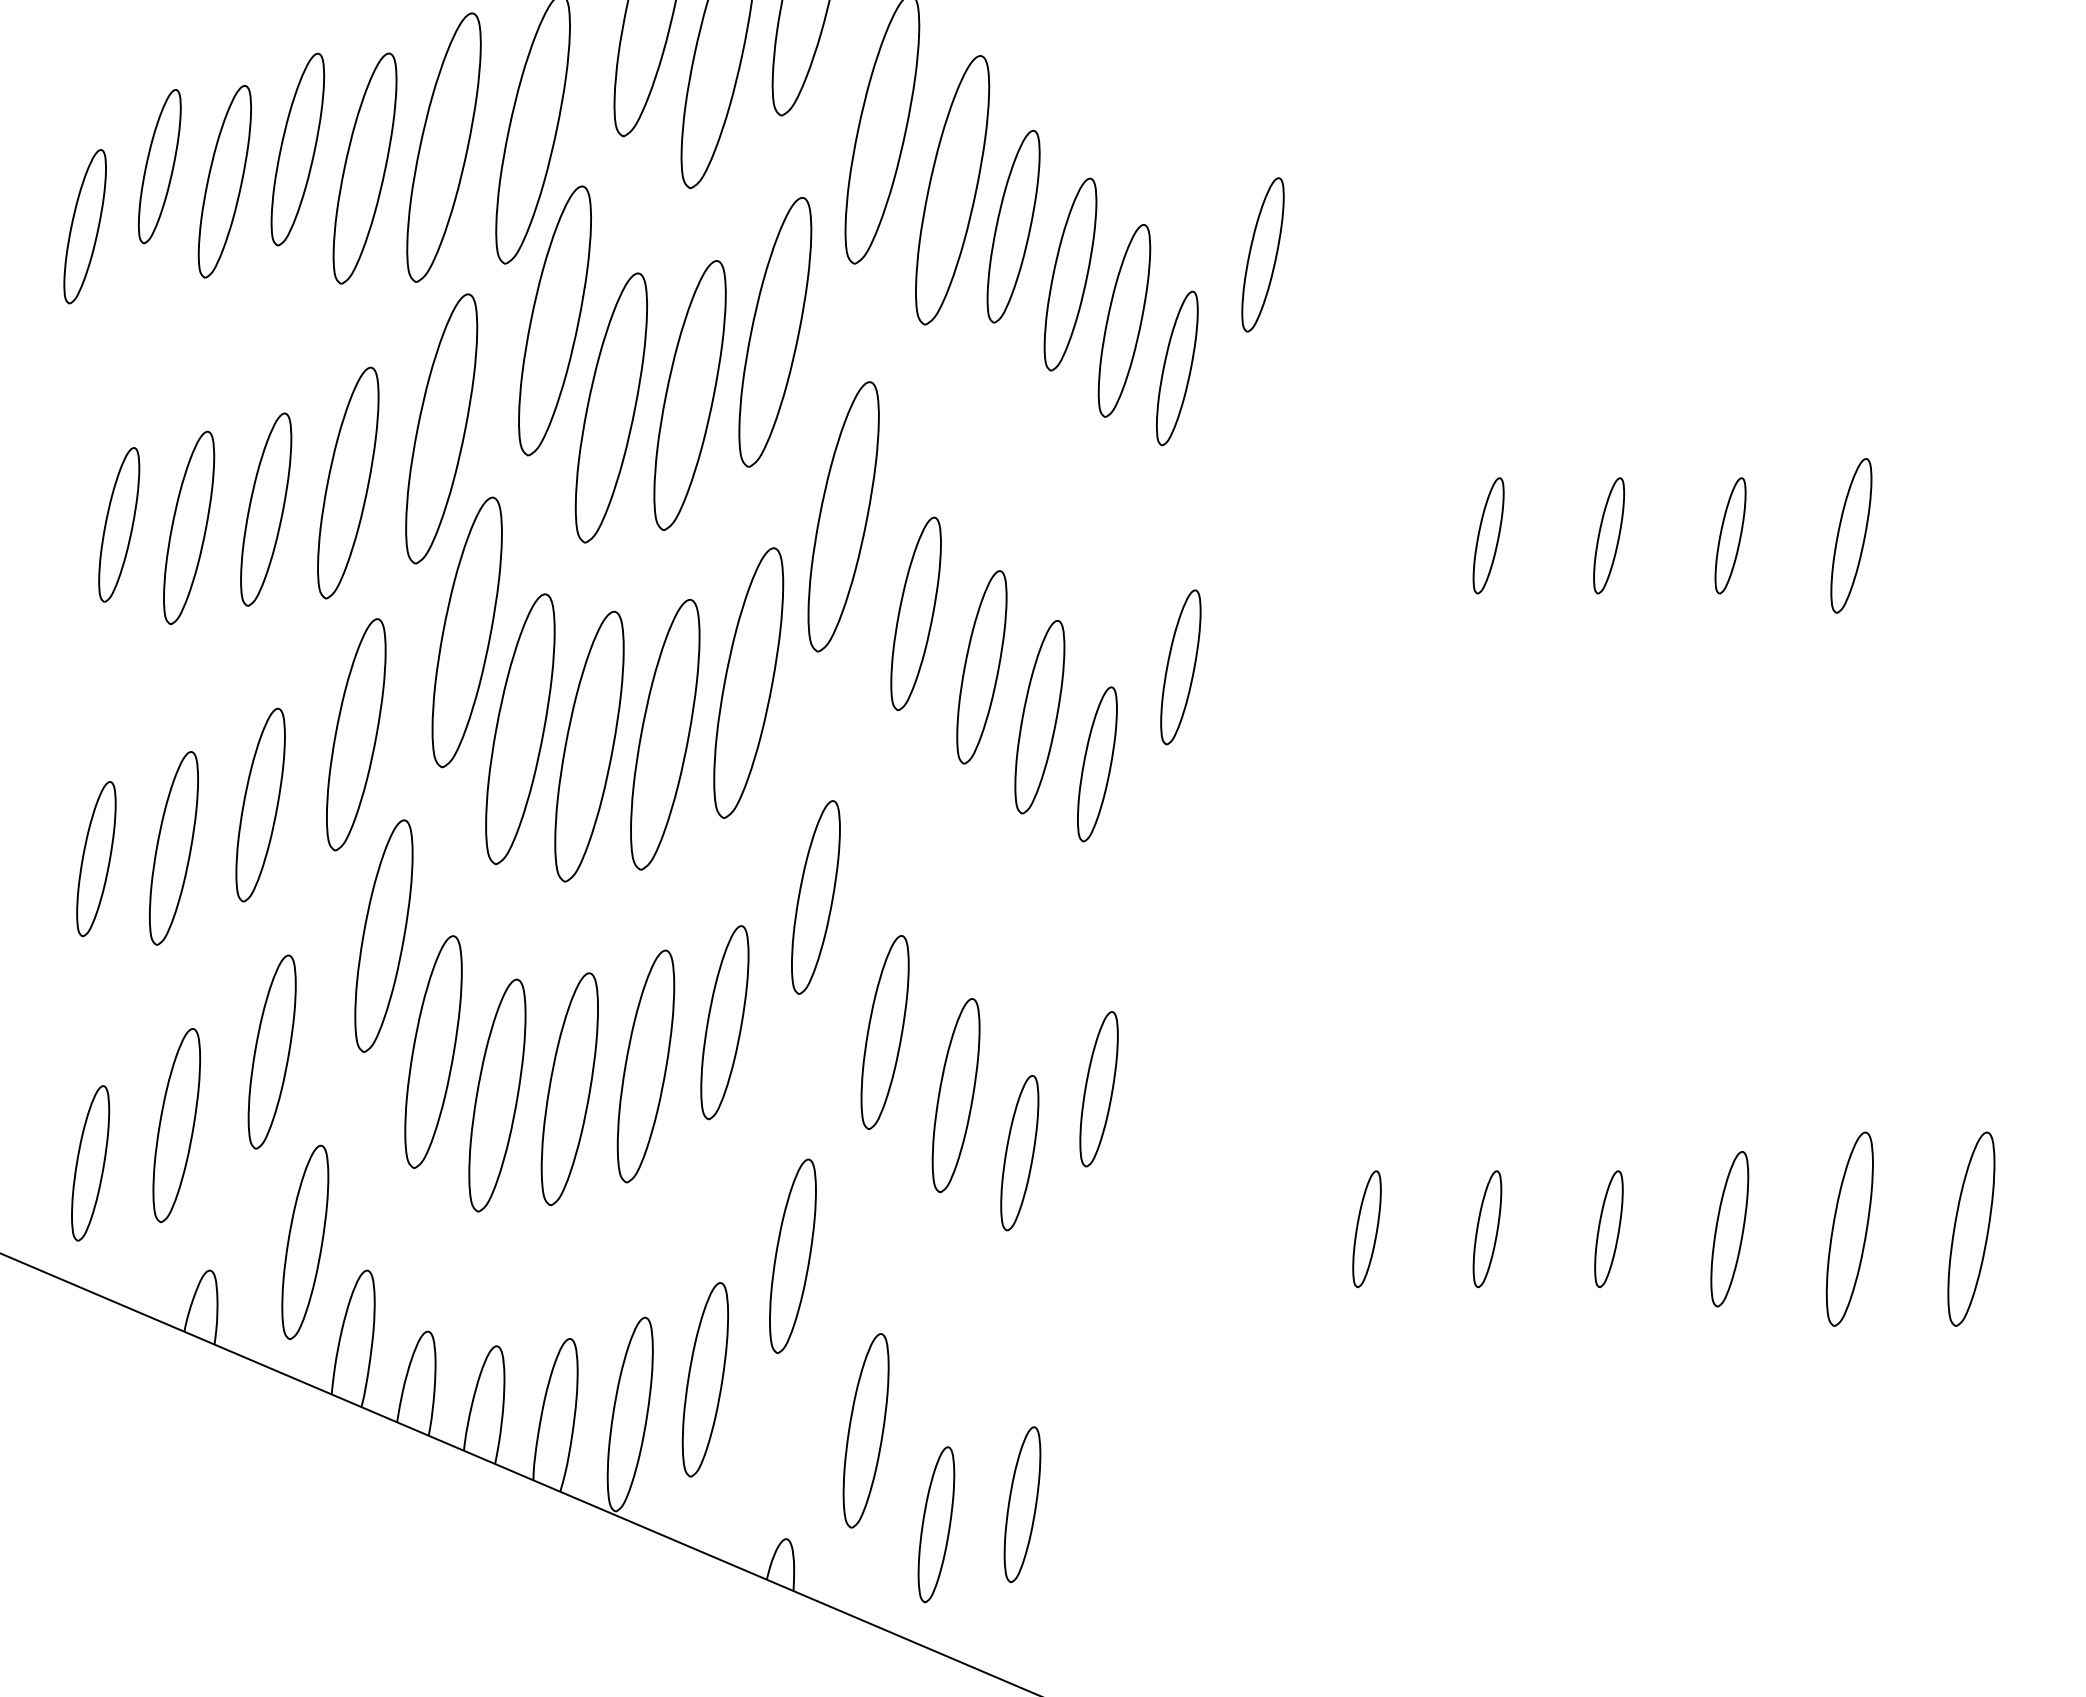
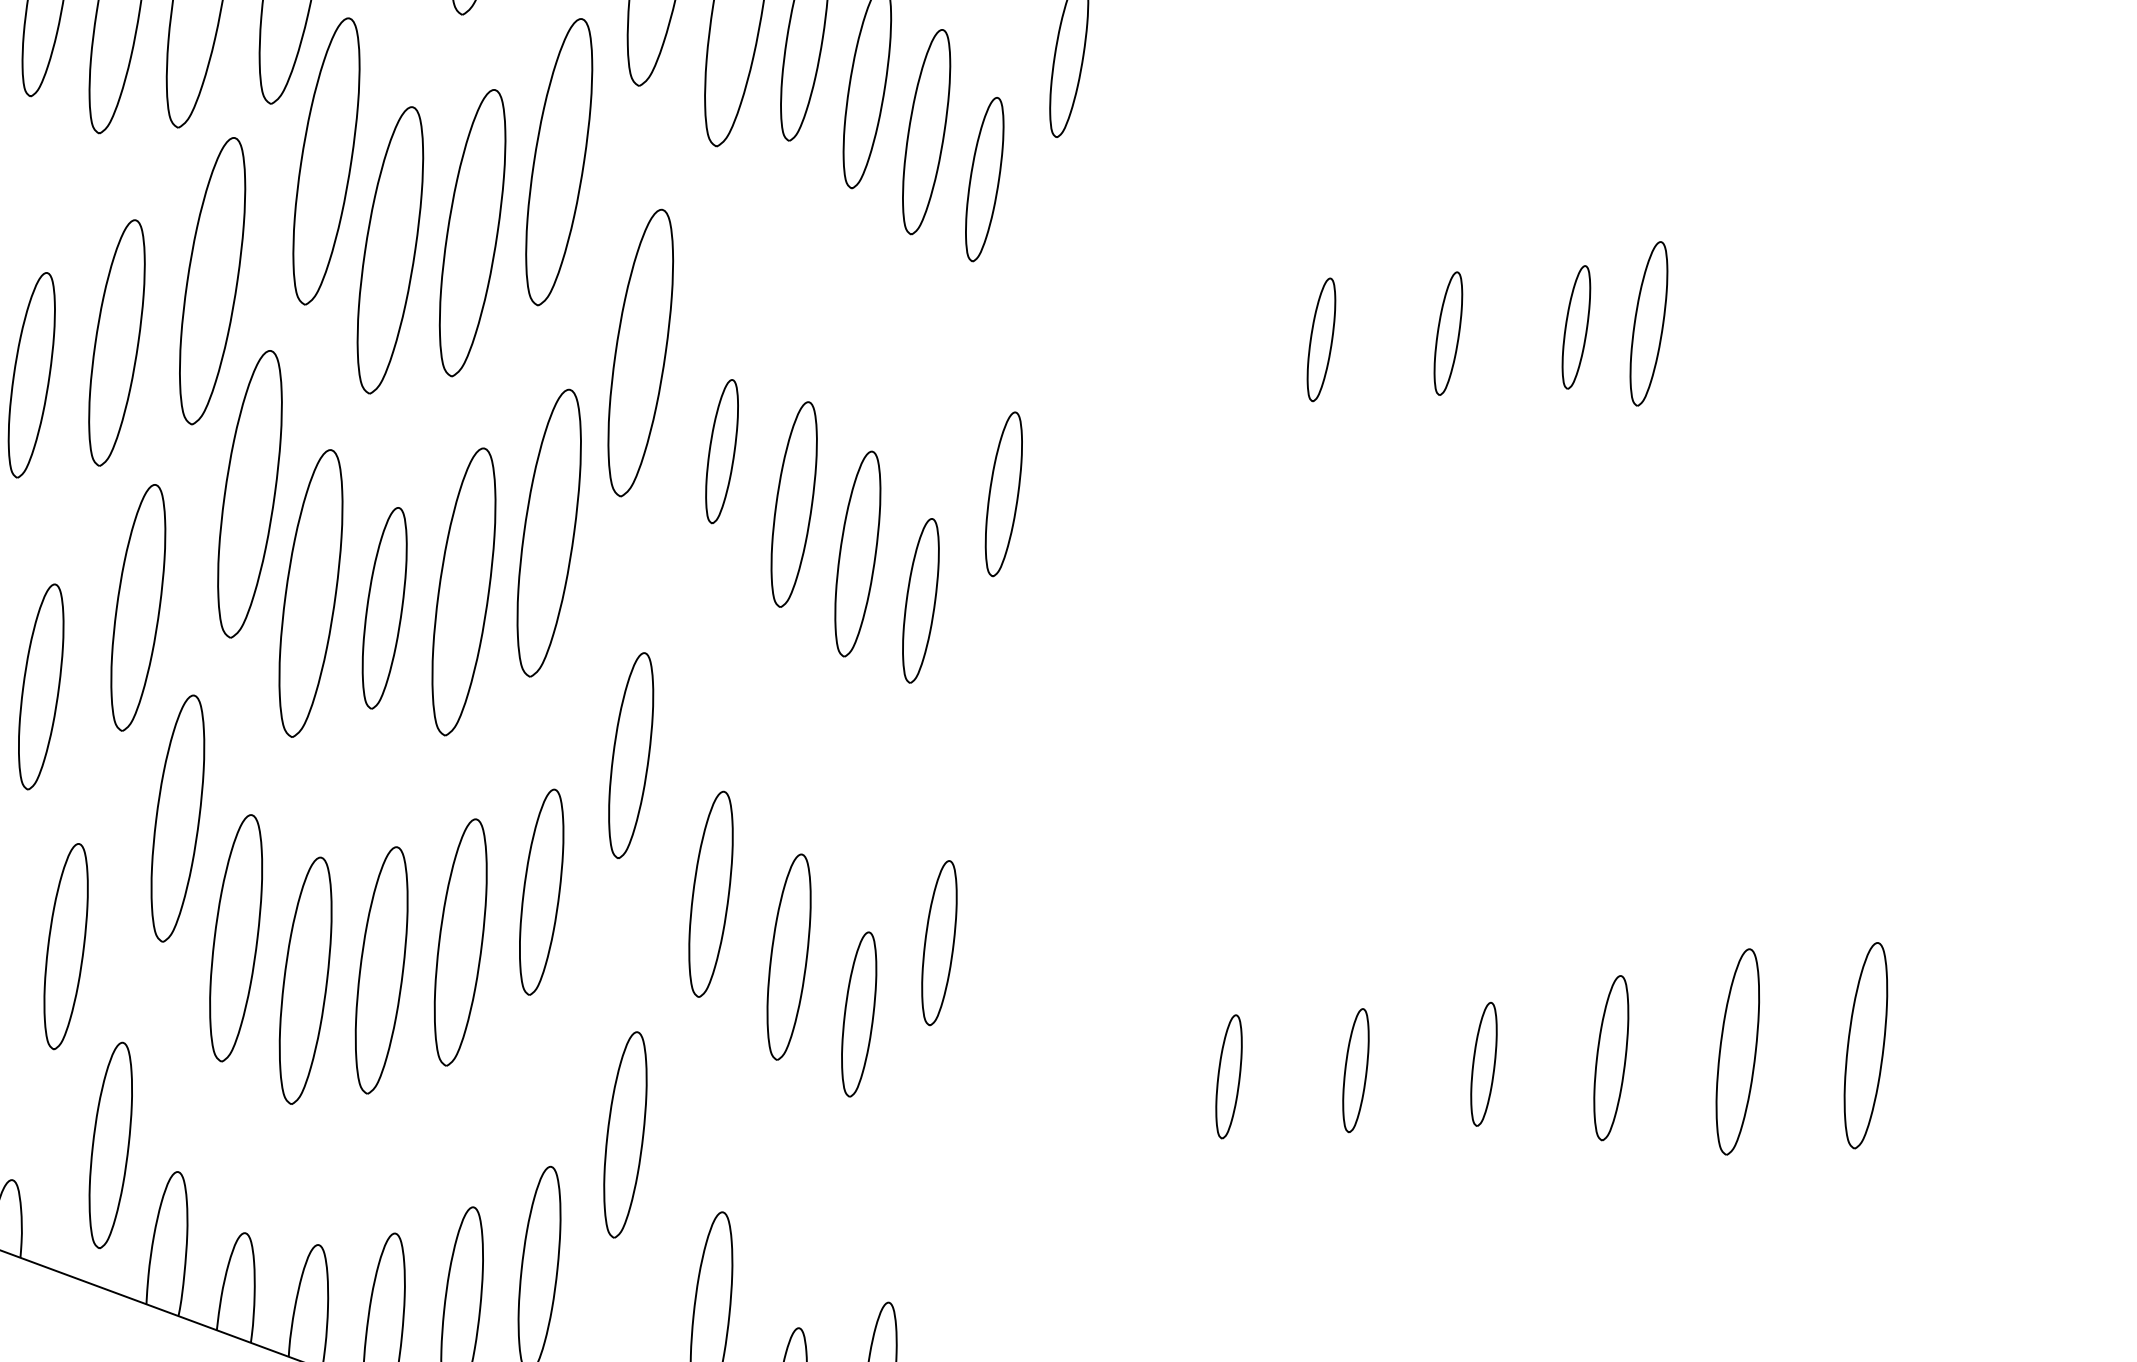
part: (1851, 535) -> (1649, 323), moved
part: (915, 613) -> (721, 451), size x0.7
part: (589, 746) -> (384, 608), size x0.7

